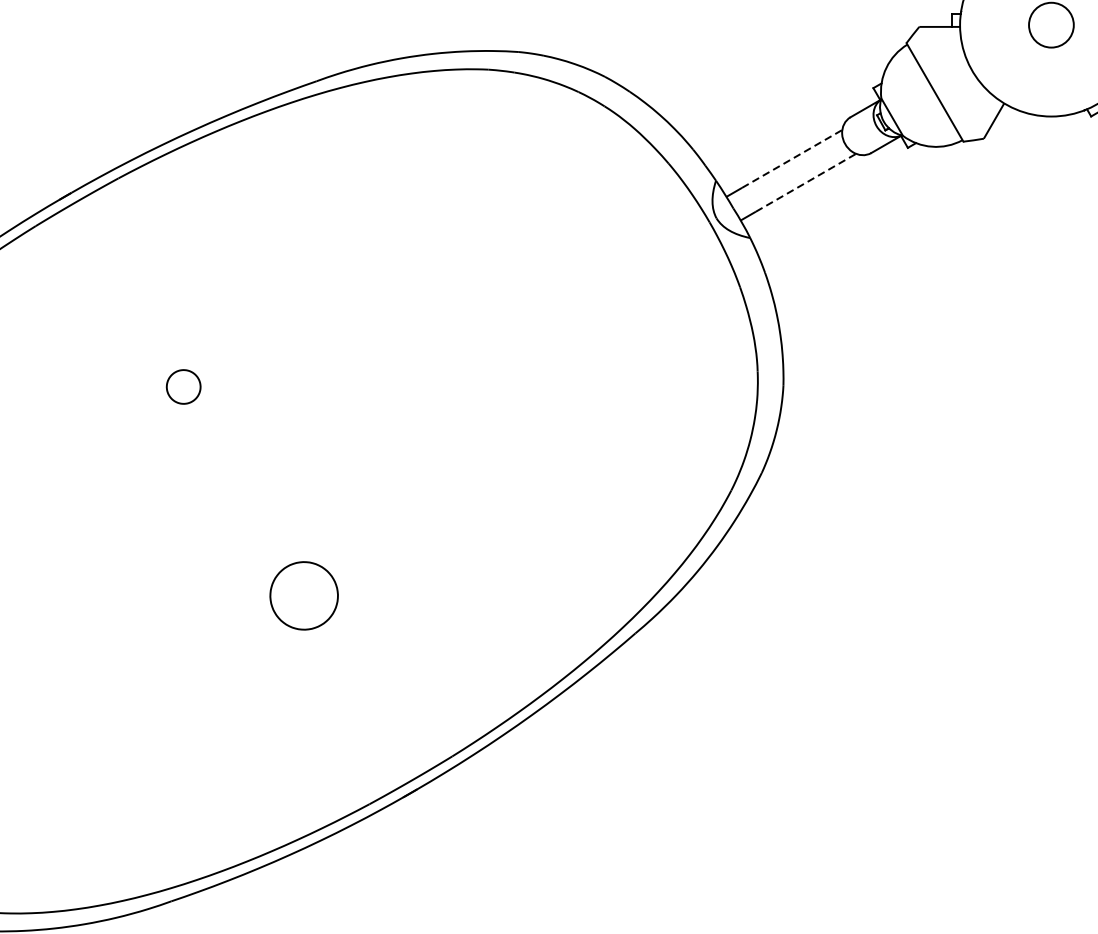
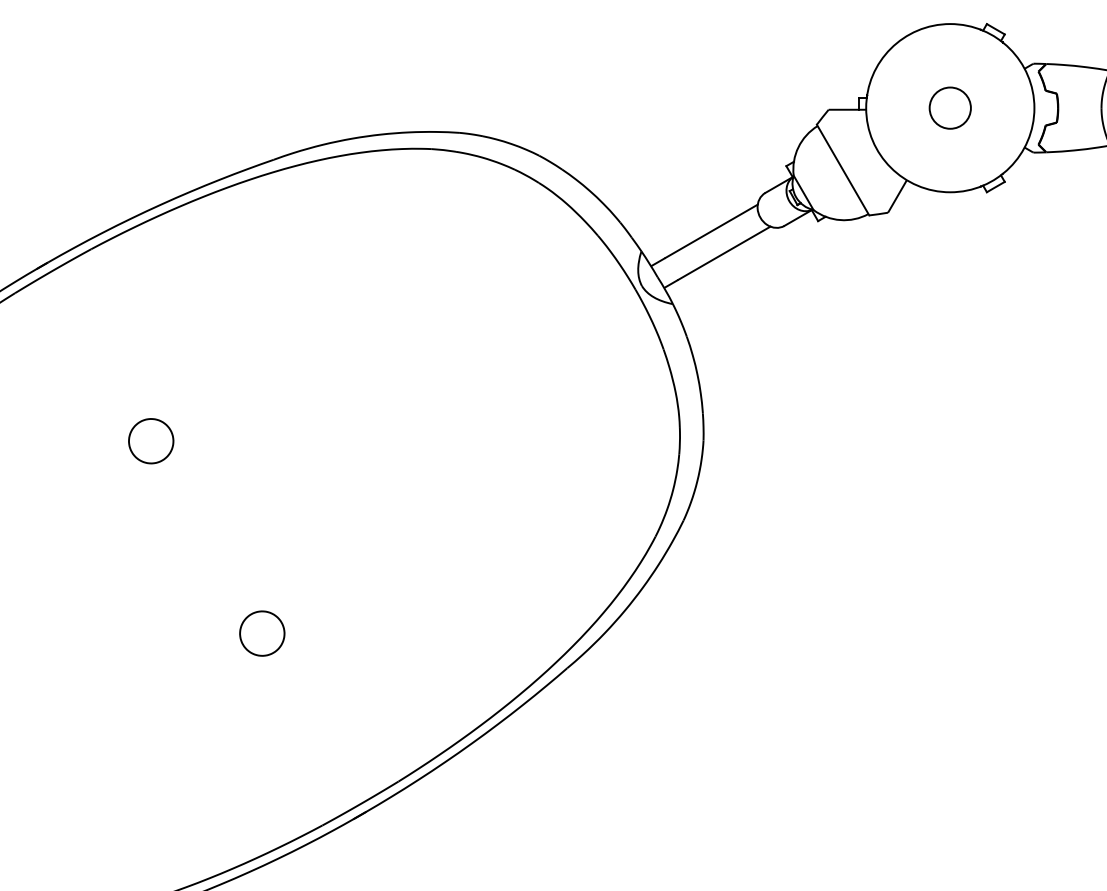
line: (793, 159) -> (712, 231), dashed -> solid
line: (806, 183) -> (724, 253), dashed -> solid
part: (183, 387) -> (151, 441), size x1.43
part: (304, 595) -> (262, 633), size x0.71

